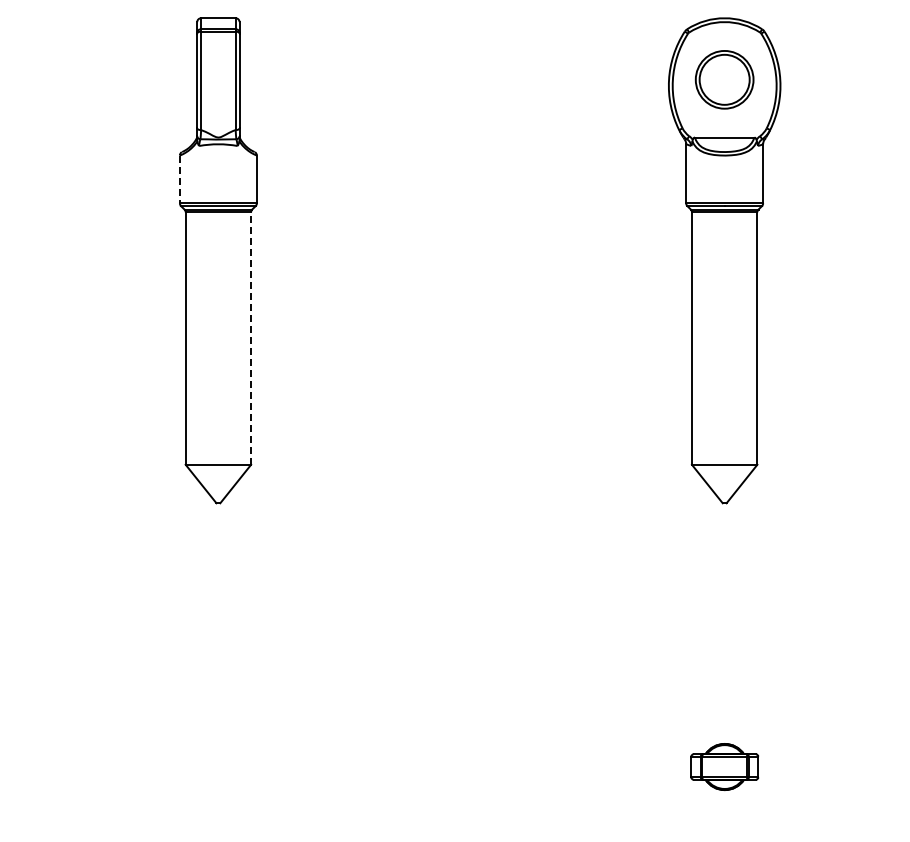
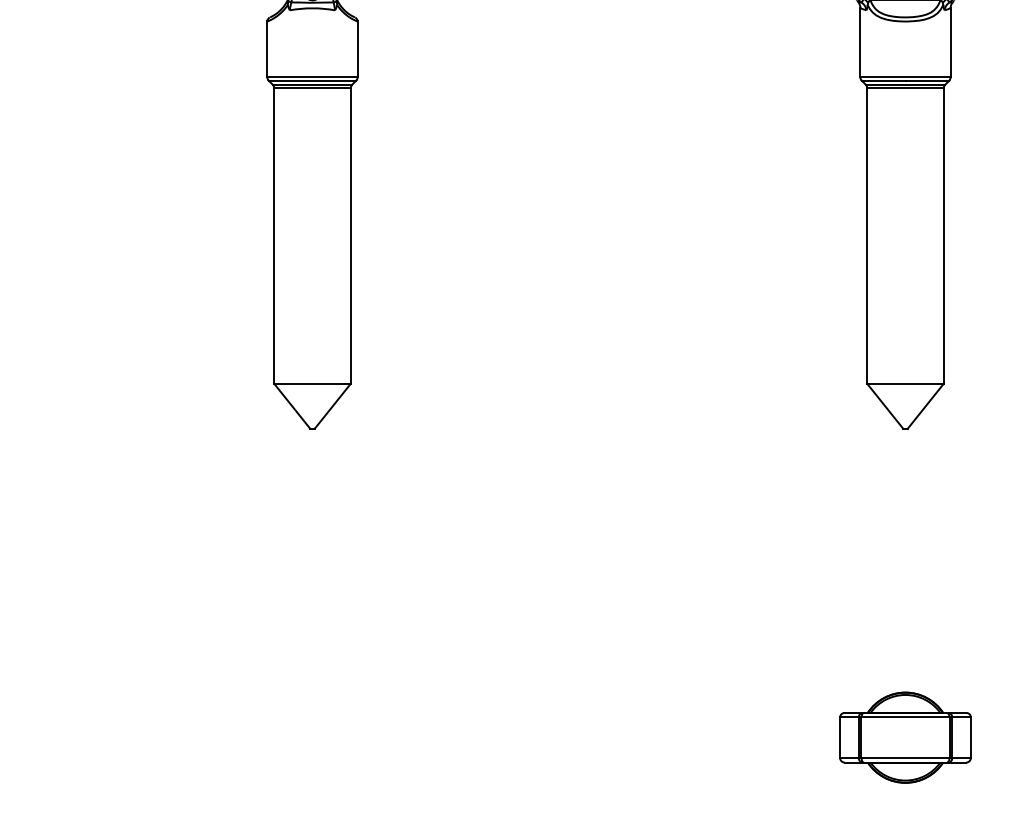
line: (179, 179) -> (266, 49), dashed -> solid
line: (251, 338) -> (351, 235), dashed -> solid
part: (724, 766) -> (905, 737), size x1.67

